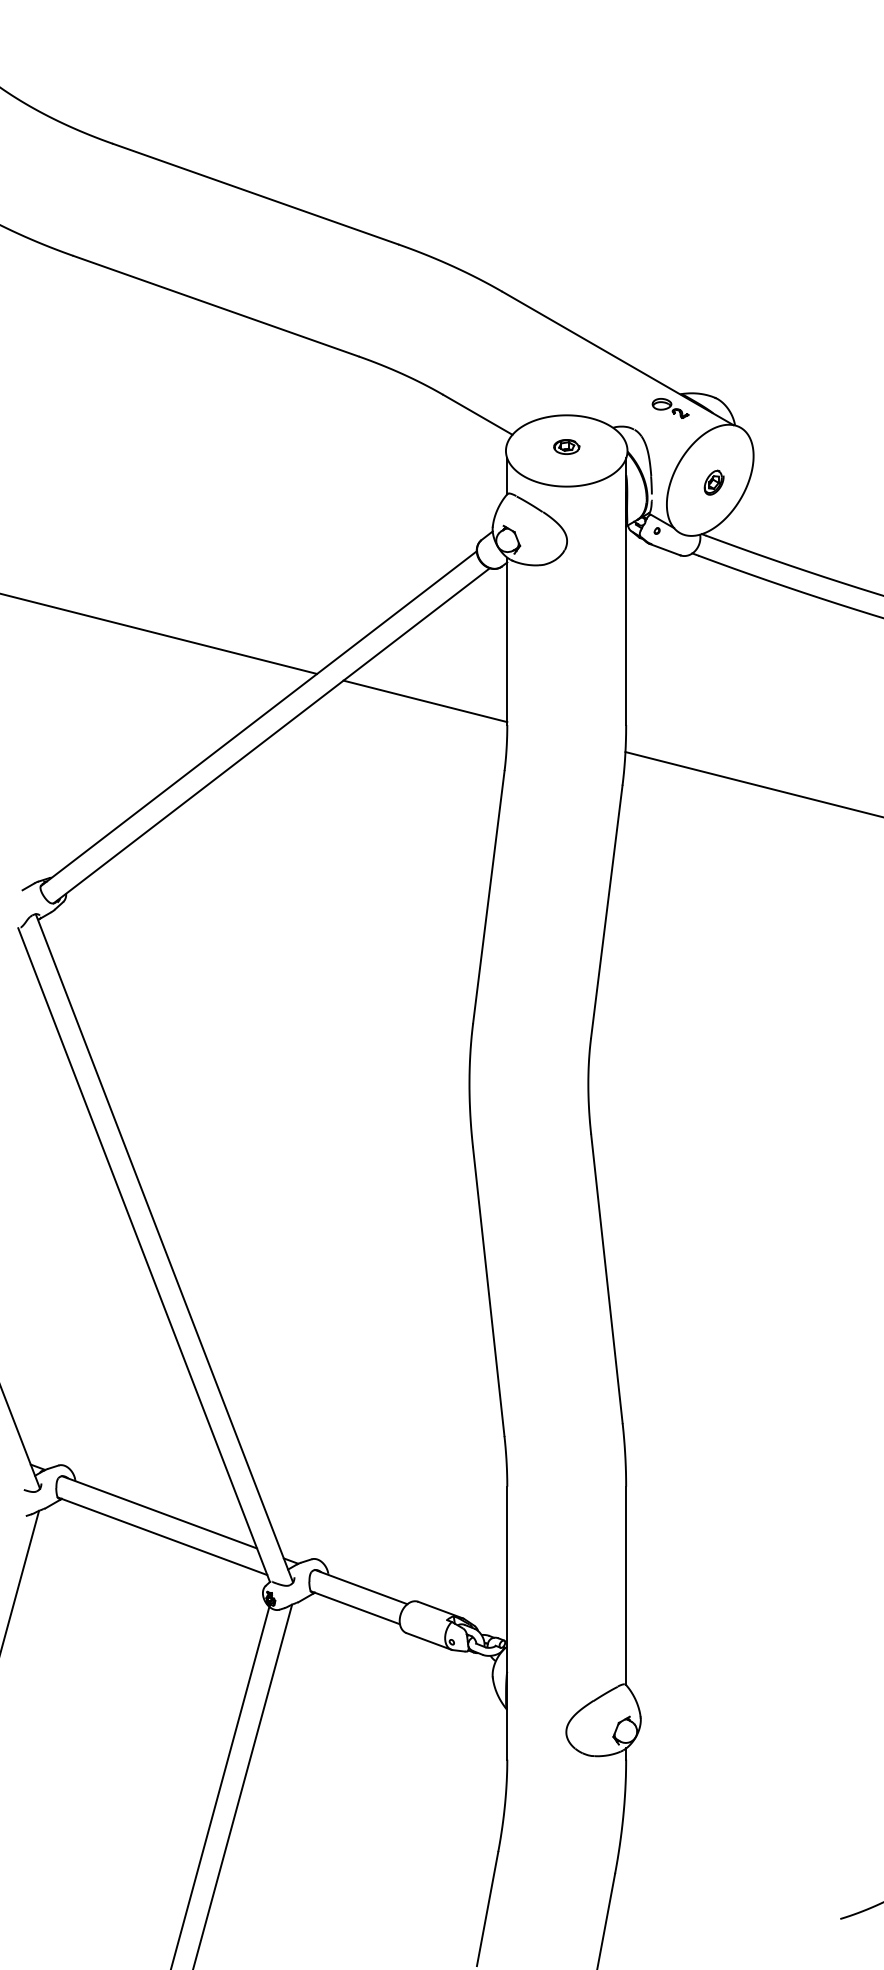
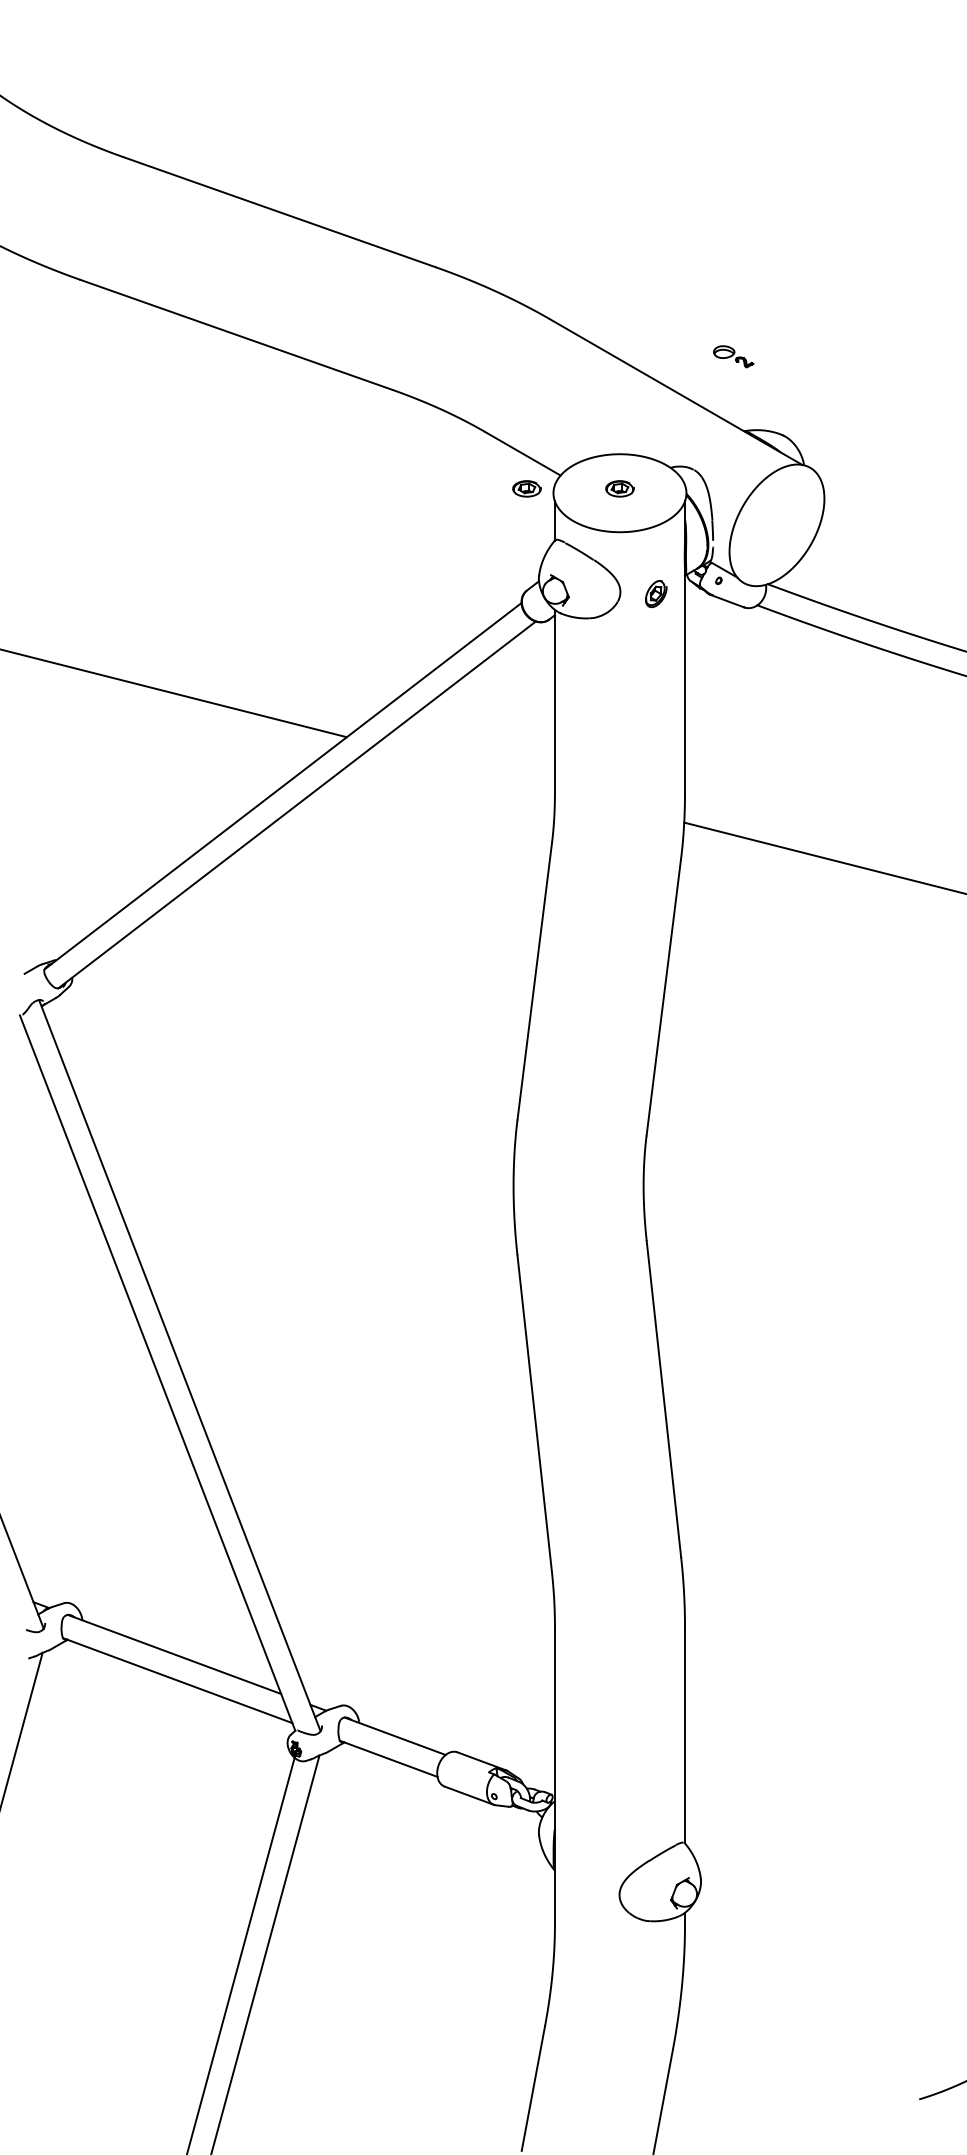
part: (670, 408) -> (733, 356), moved
part: (481, 446) -> (526, 488), added
part: (714, 483) -> (656, 594), moved
line: (424, 700) -> (464, 766), removed

